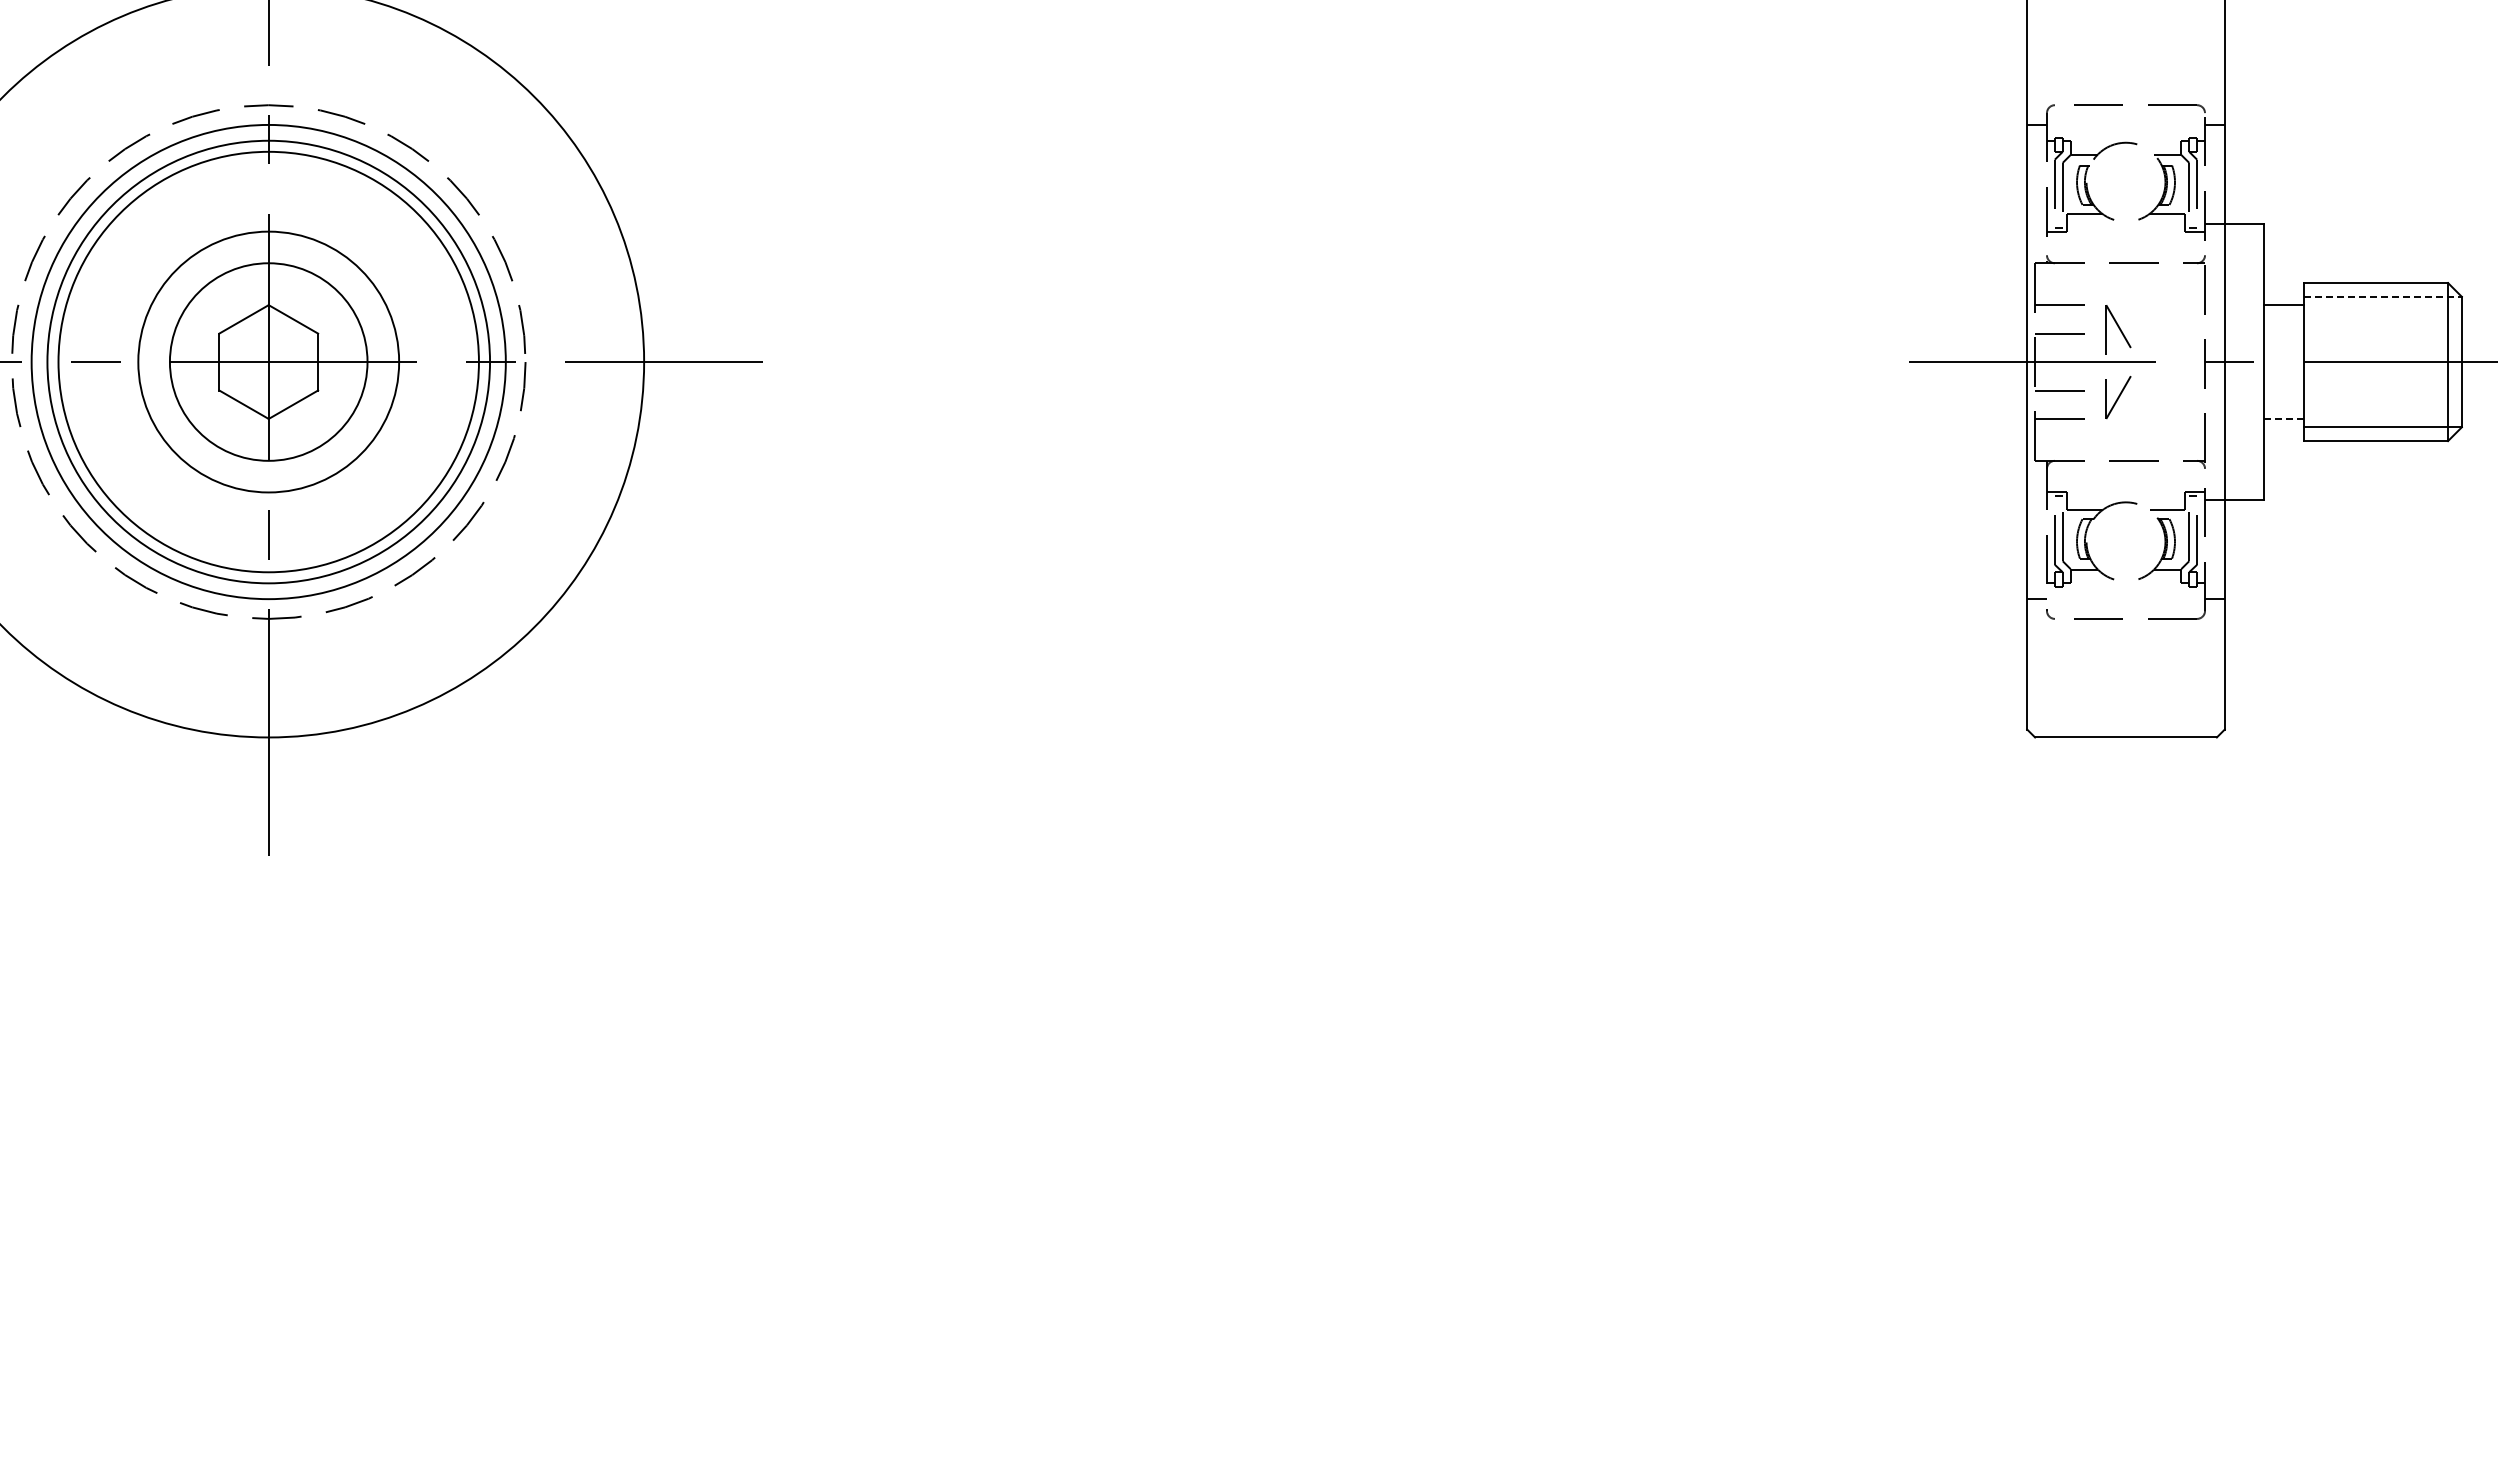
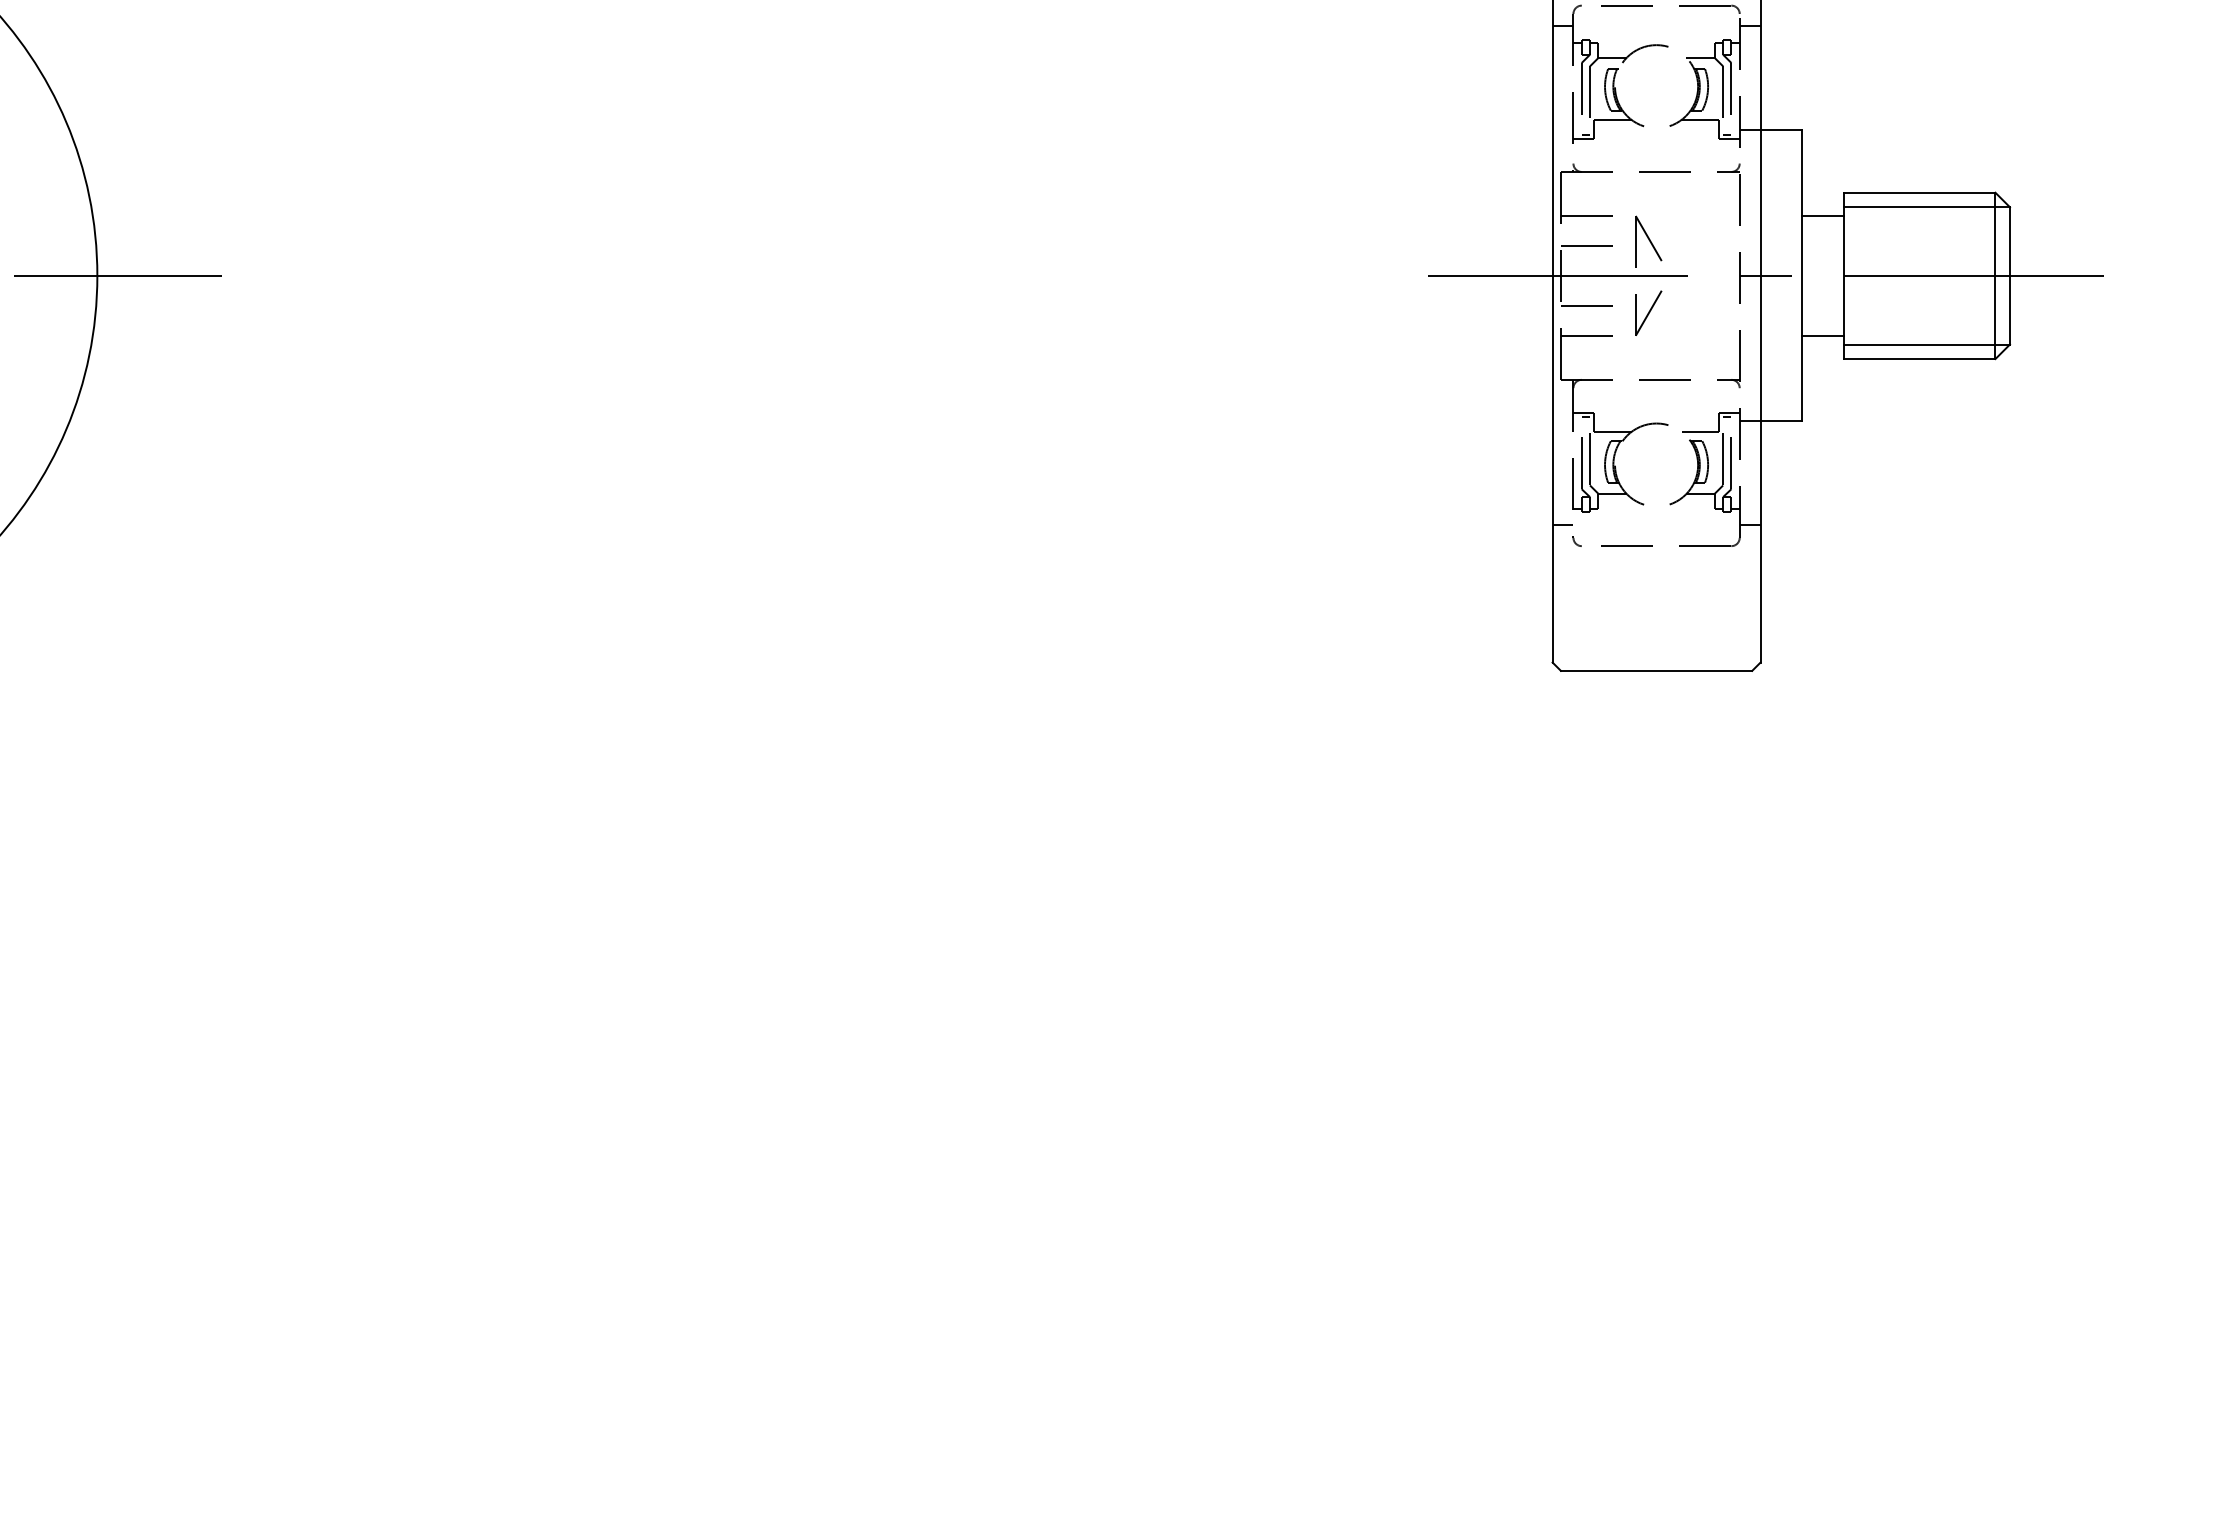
line: (2383, 296) -> (1927, 206), dashed -> solid
line: (2284, 419) -> (1823, 336), dashed -> solid

